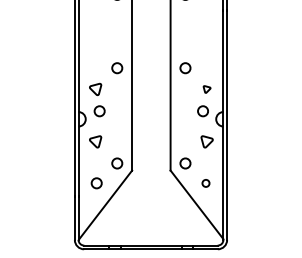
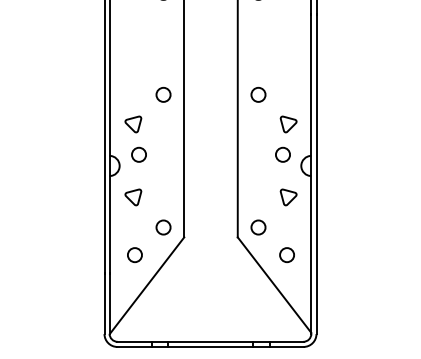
part: (207, 89) -> (288, 124), size x1.67
circle: (205, 183) -> (286, 255), size x1.43

